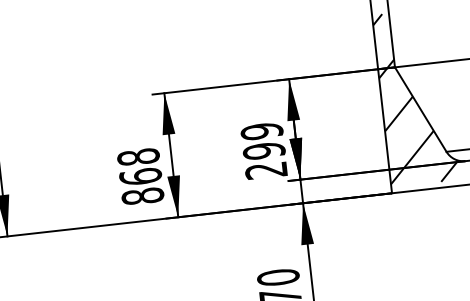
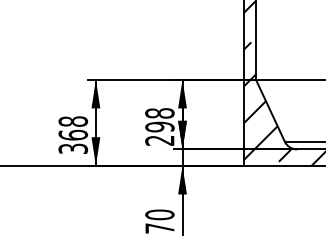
text: (261, 131) -> (159, 113), 299 -> 298
text: (143, 195) -> (73, 148), 868 -> 368

